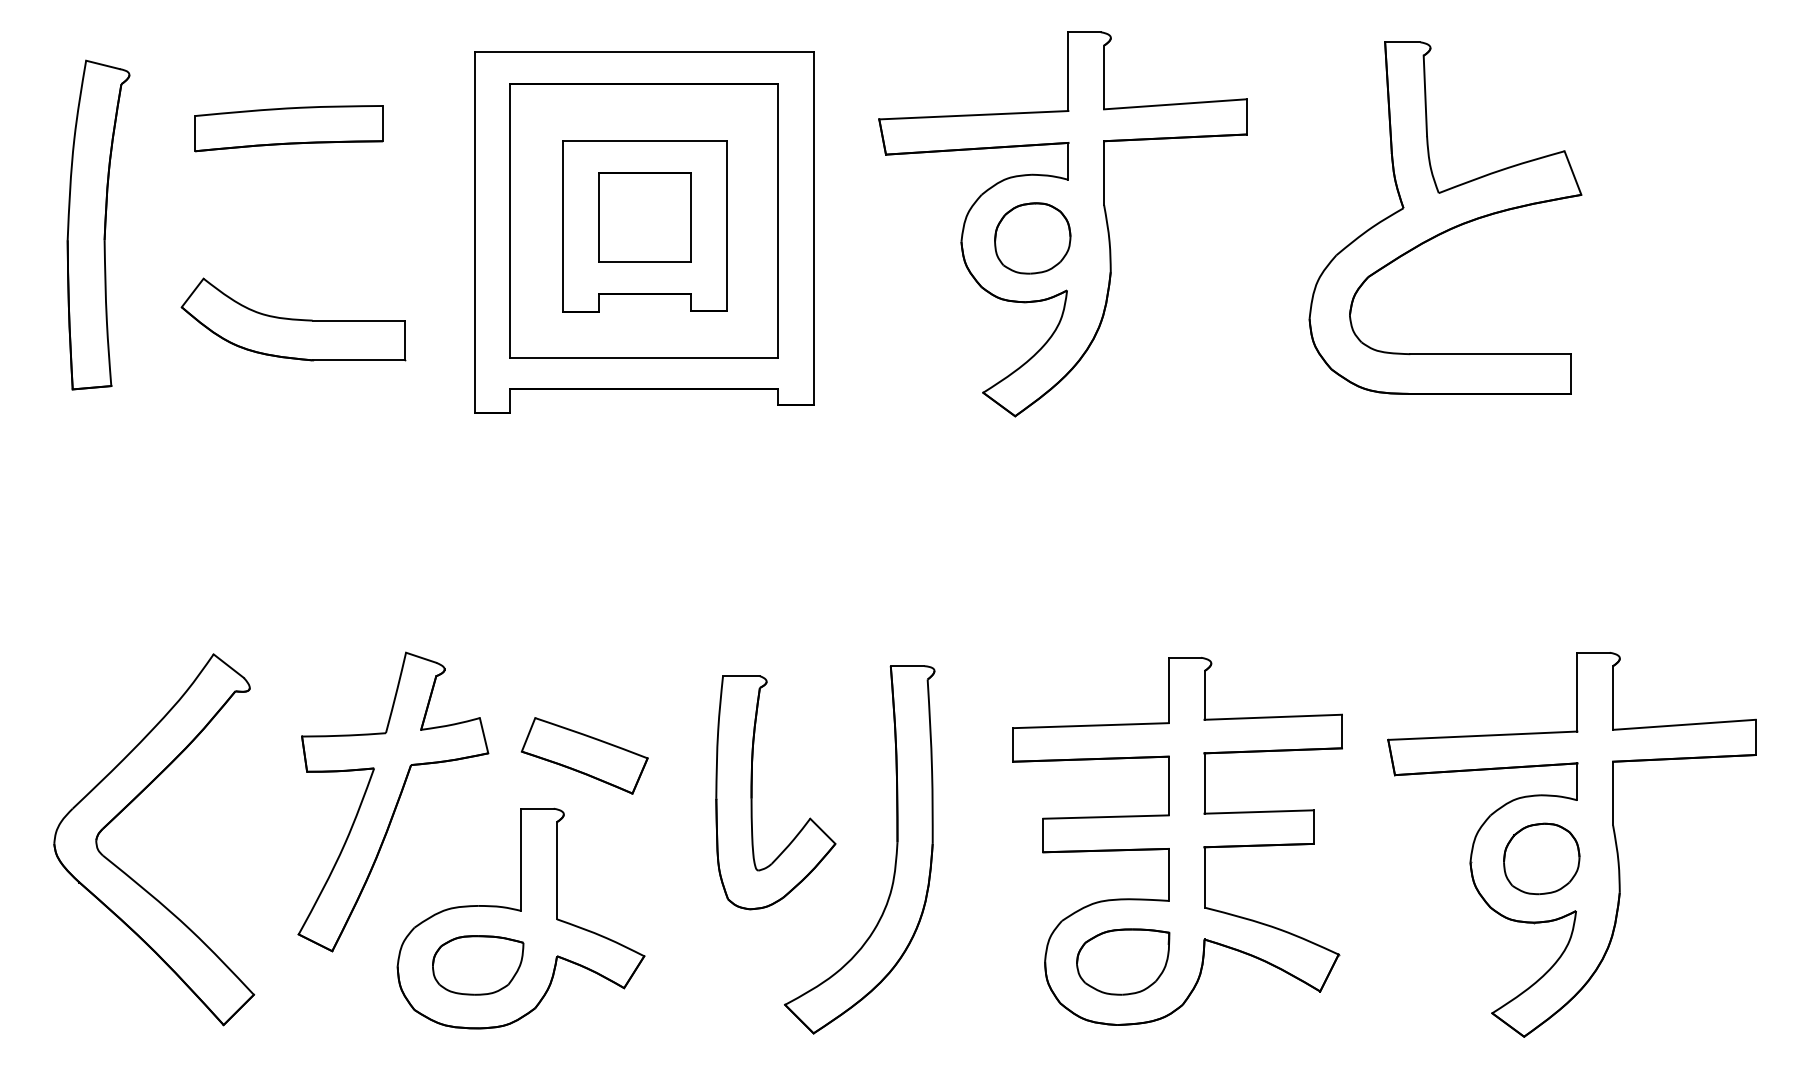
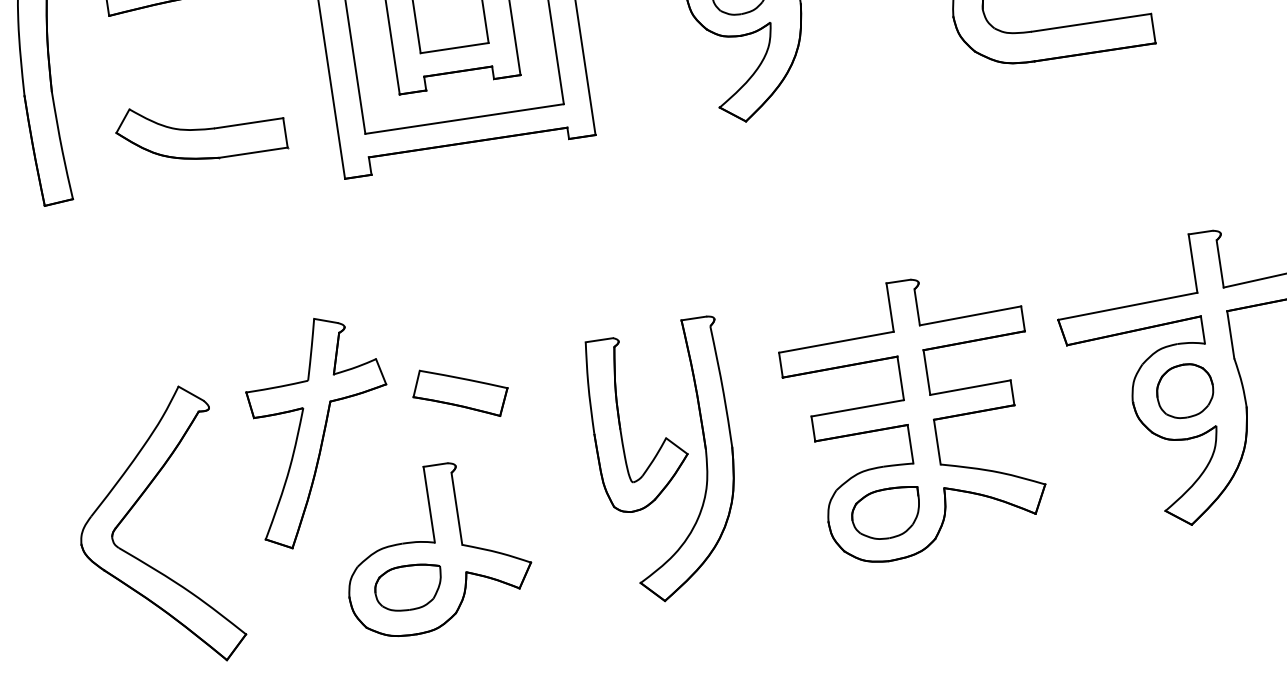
part: (584, 755) -> (460, 393), moved
part: (752, 792) -> (620, 425), moved
part: (393, 801) -> (321, 430), moved

